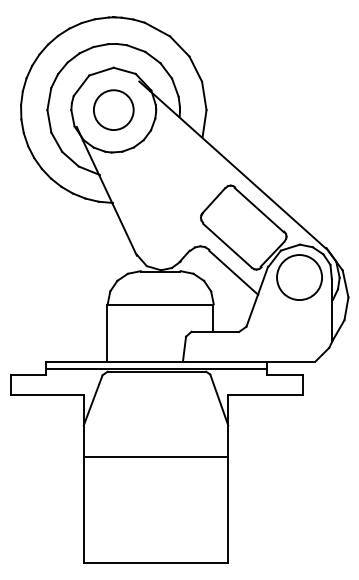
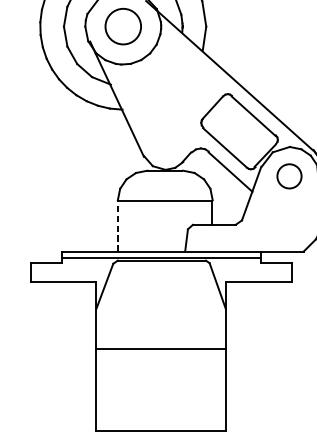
circle: (299, 277) -> (289, 176), size x0.6
line: (107, 332) -> (117, 225), solid -> dashed
line: (155, 457) -> (160, 349), moved

